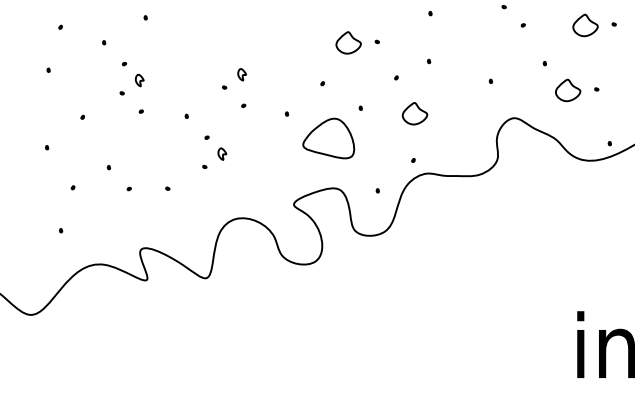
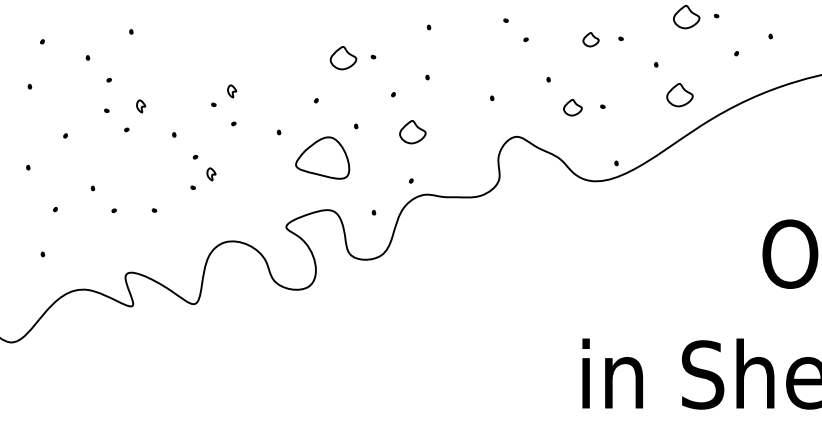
part: (584, 25) -> (590, 39), size x0.6
part: (140, 80) -> (141, 106), moved
part: (567, 90) -> (572, 107), size x0.7

